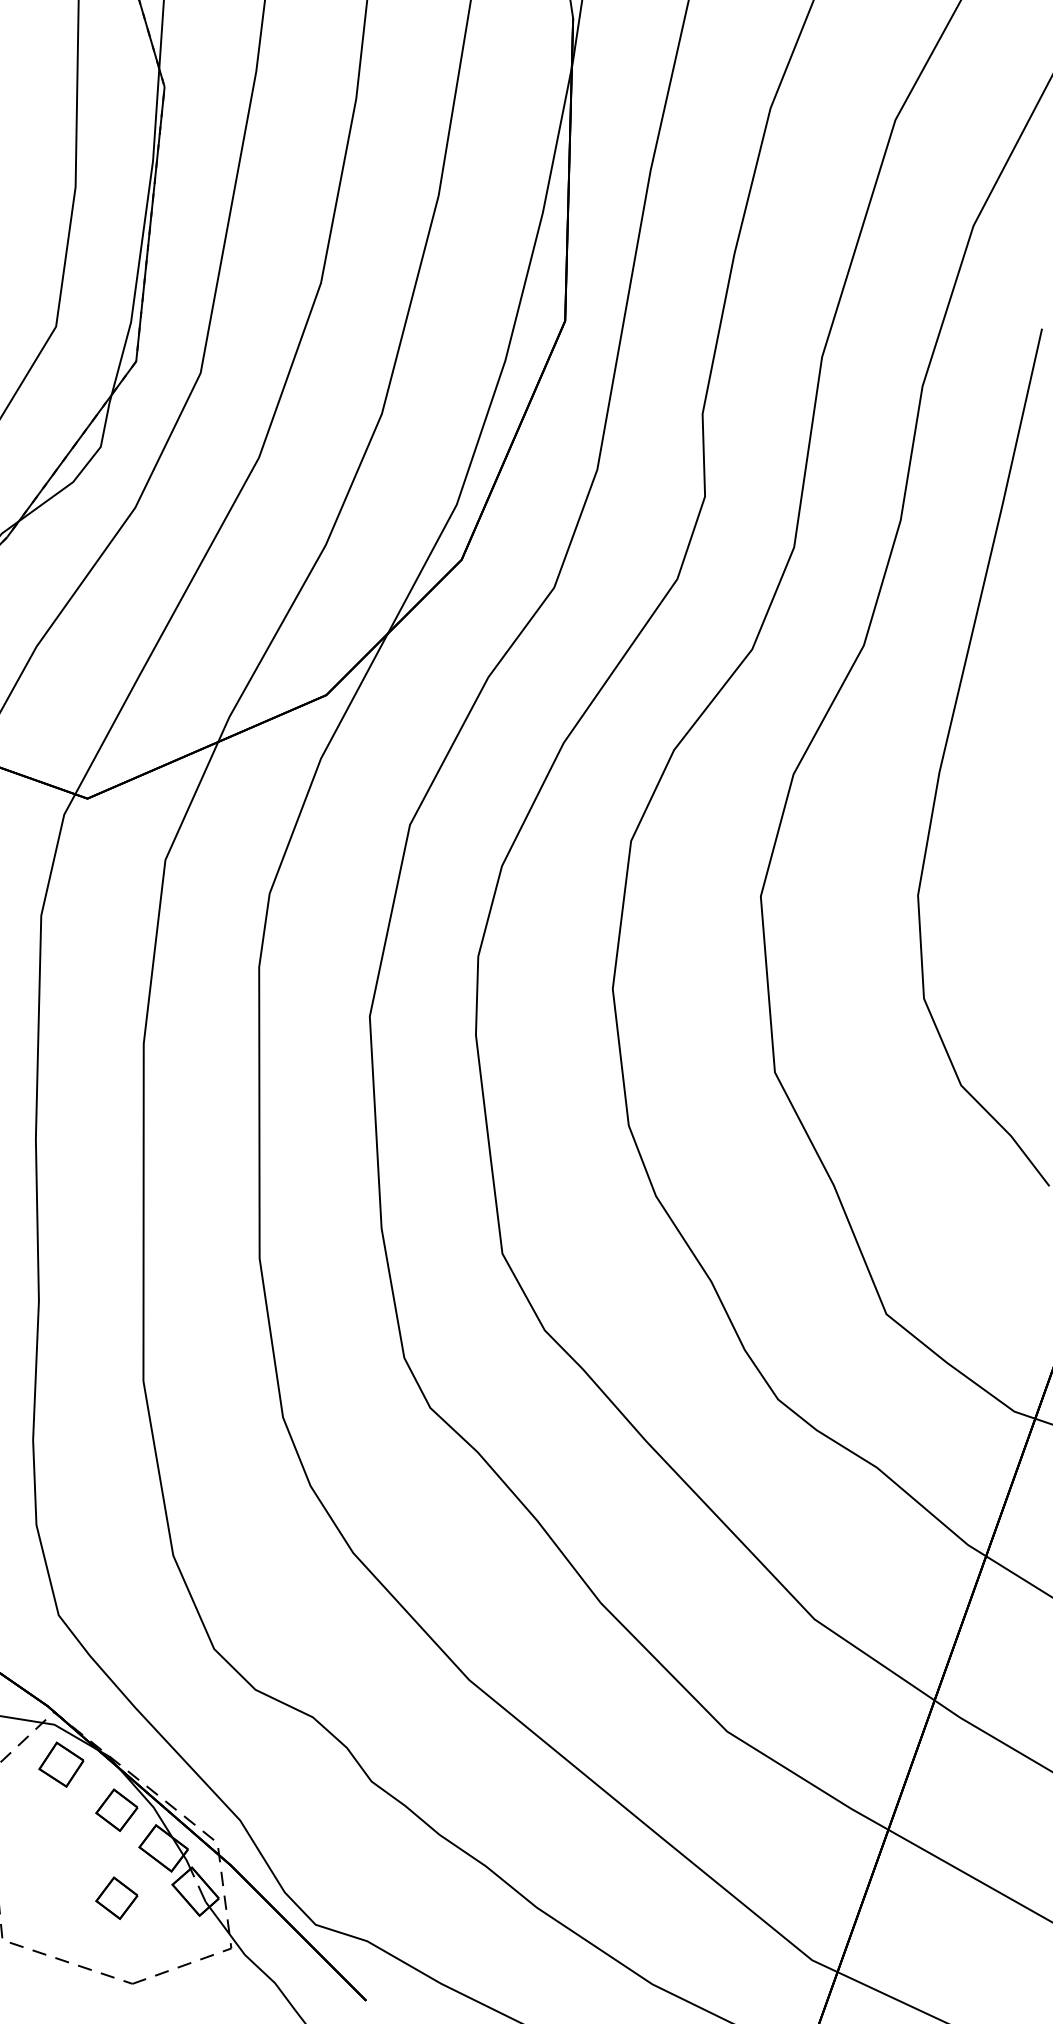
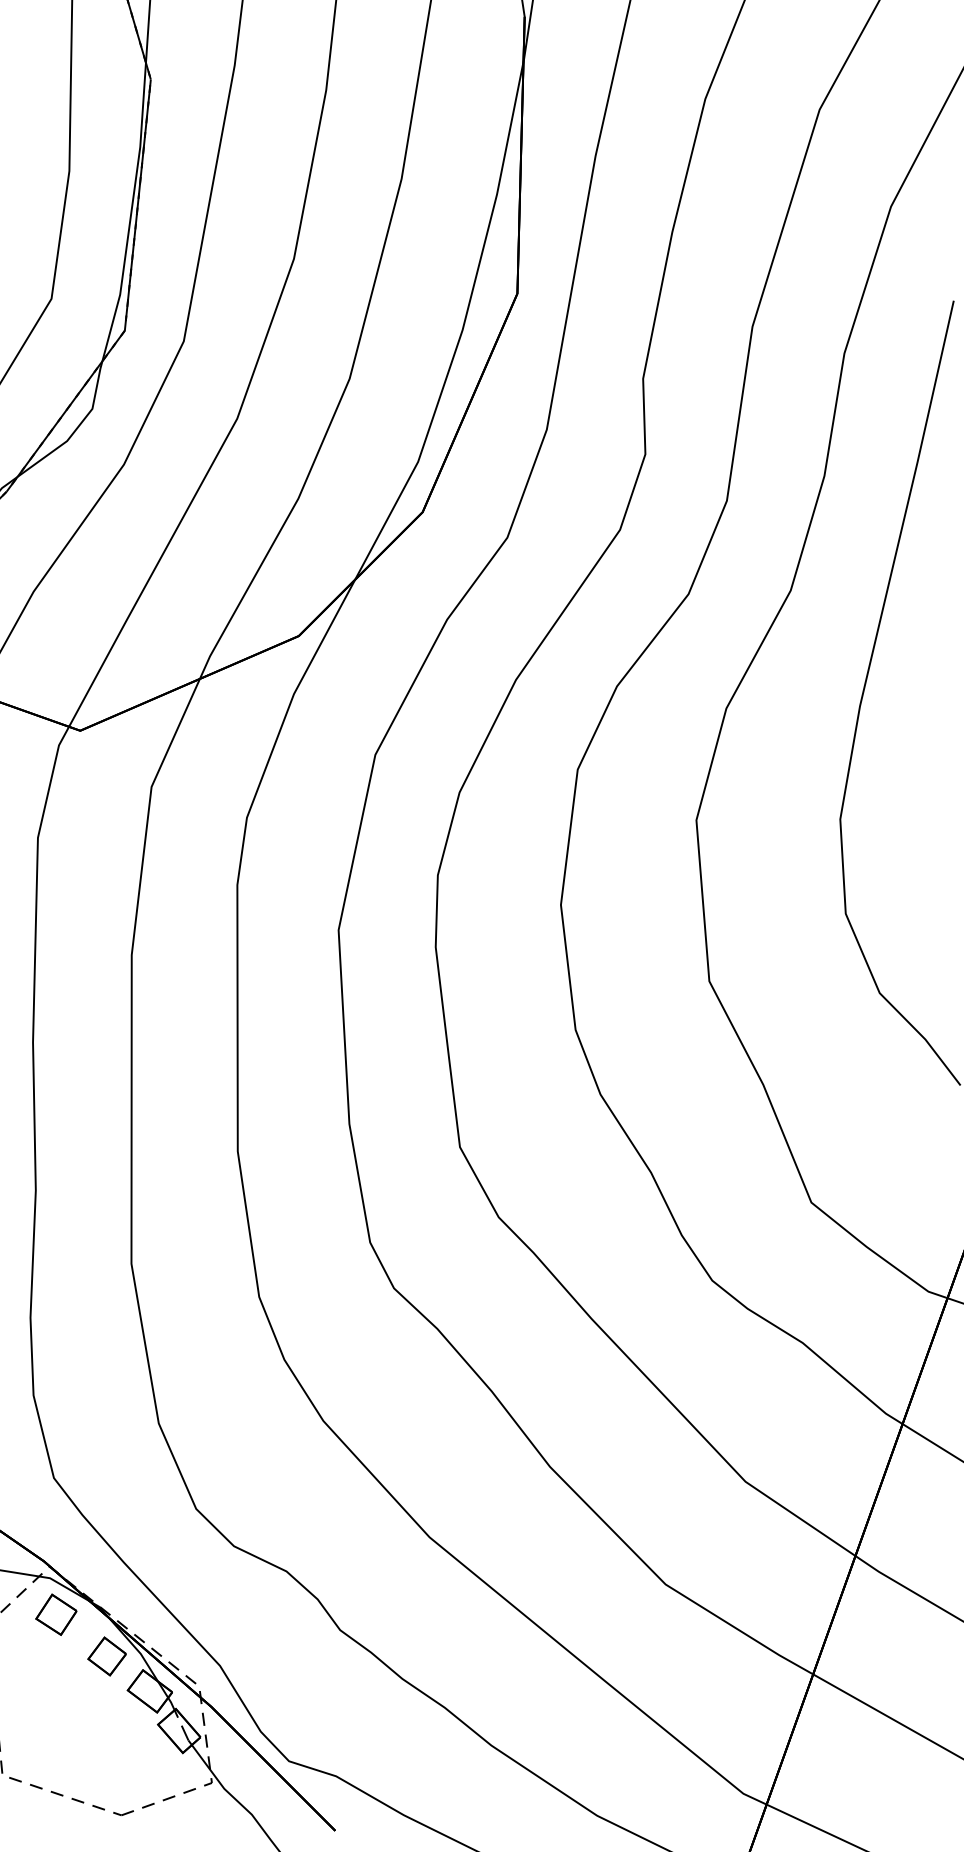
part: (116, 1897) -> (106, 1736), removed

